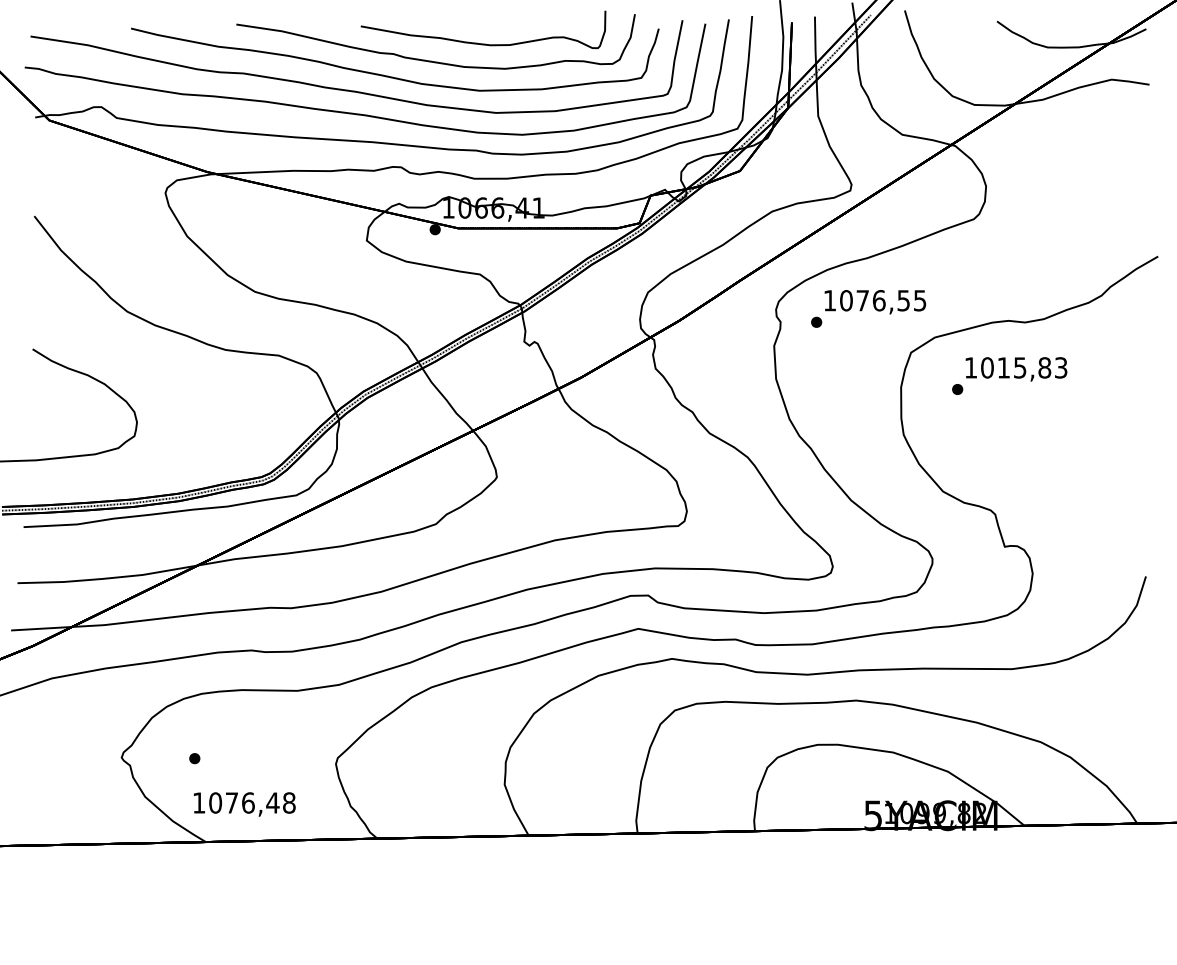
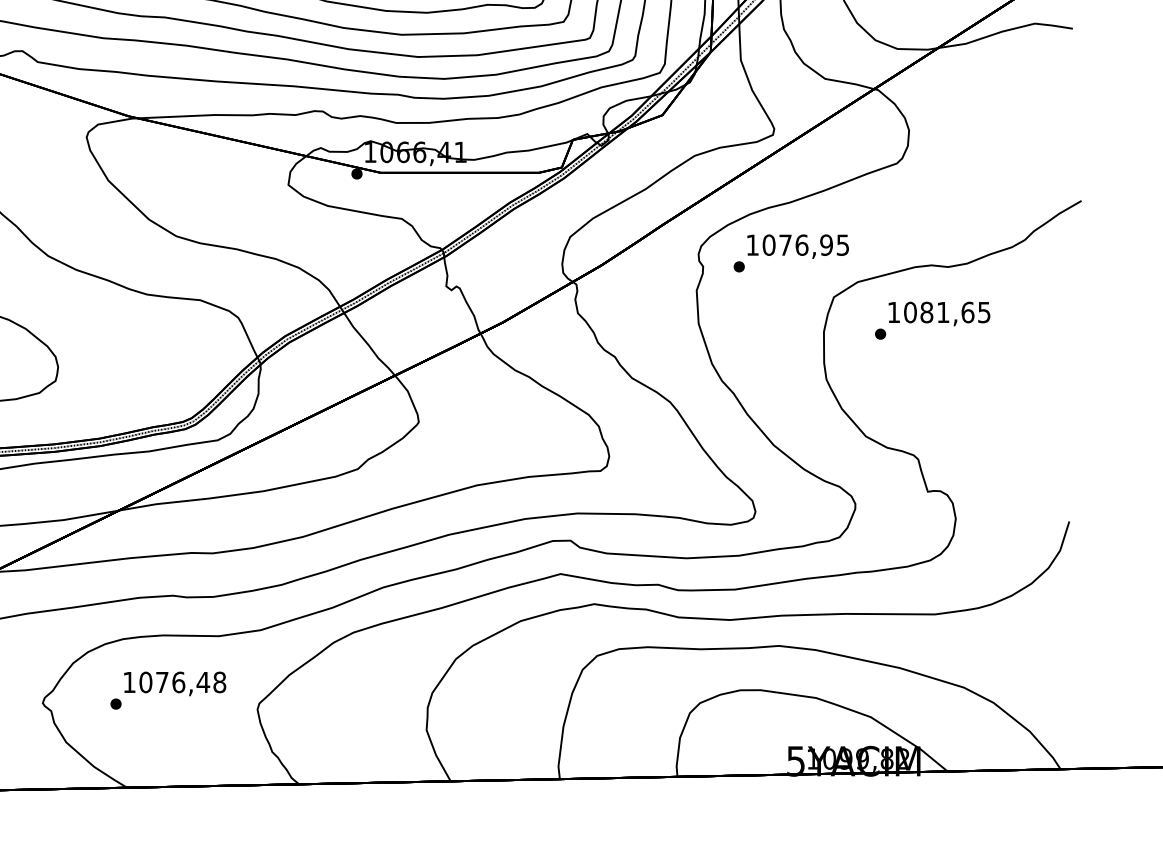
text: (903, 300) -> (826, 244), 1076,55 -> 1076,95
text: (1032, 367) -> (955, 312), 1015,83 -> 1081,65
text: (244, 804) -> (174, 683), moved

